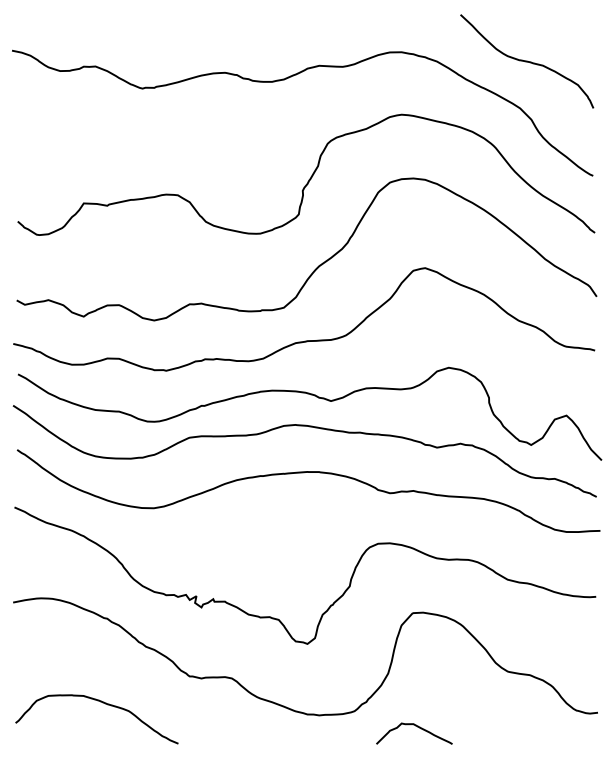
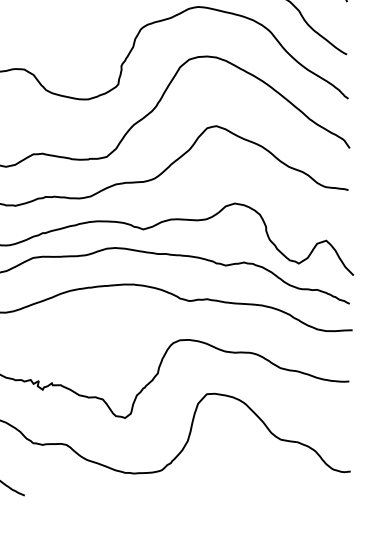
curve: (417, 727) -> (210, 482), removed

